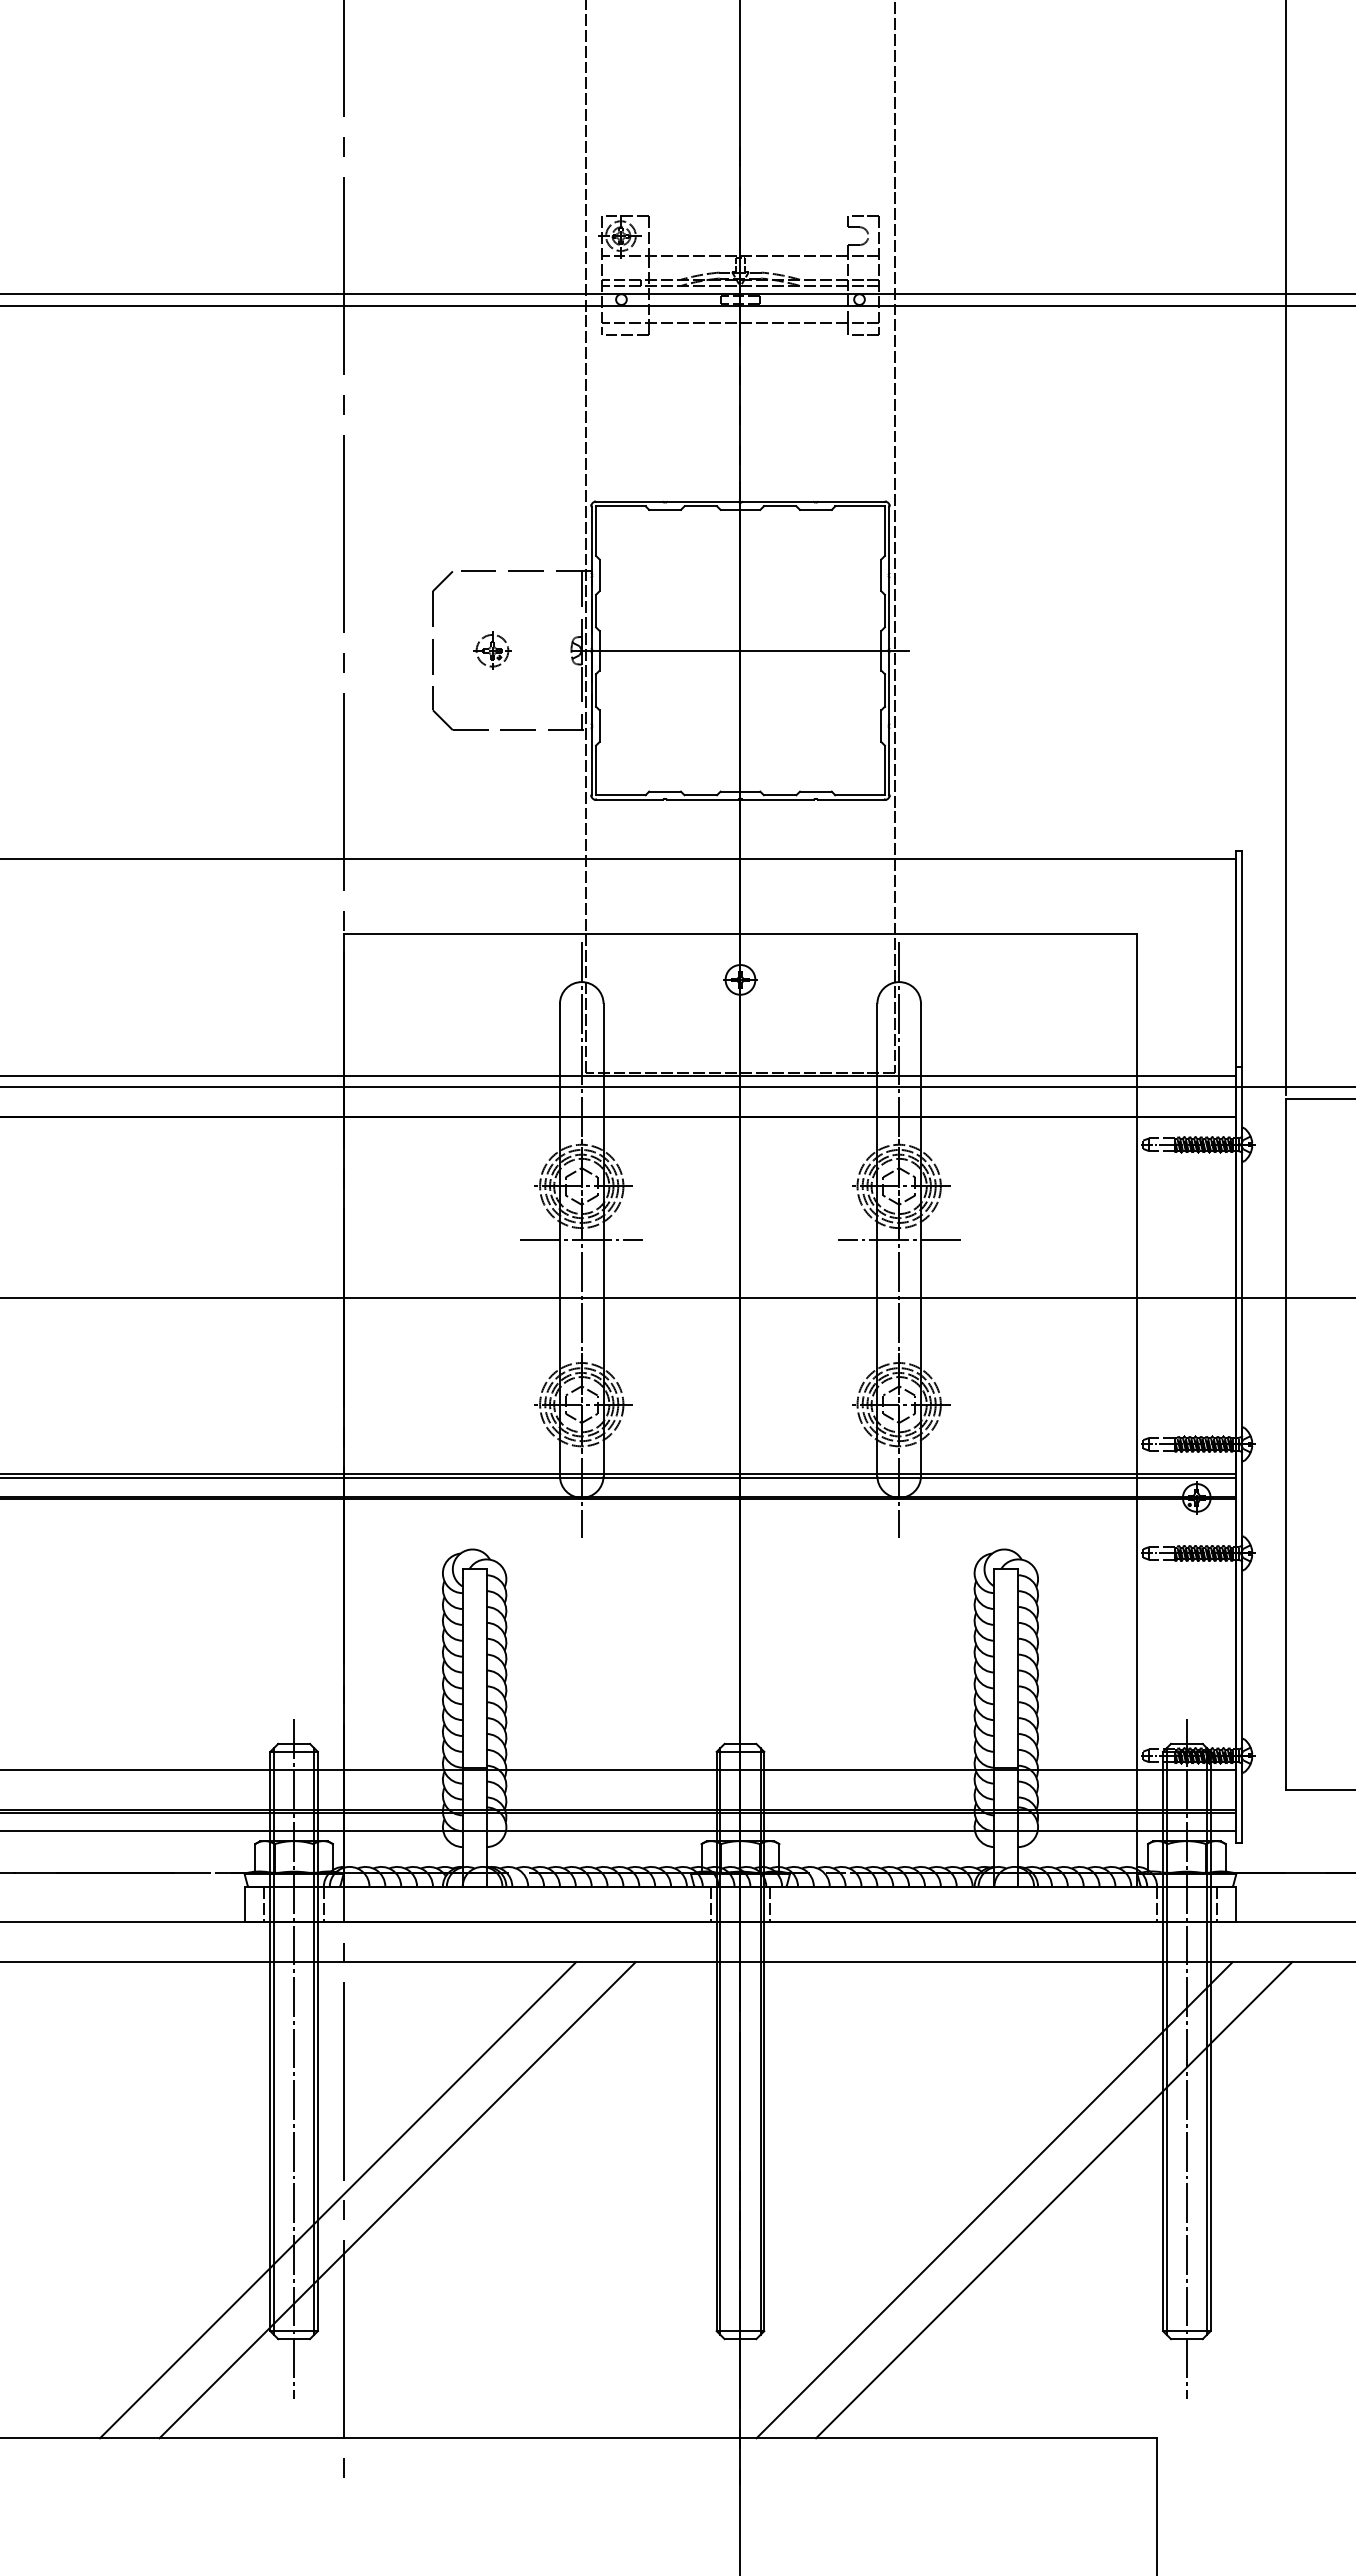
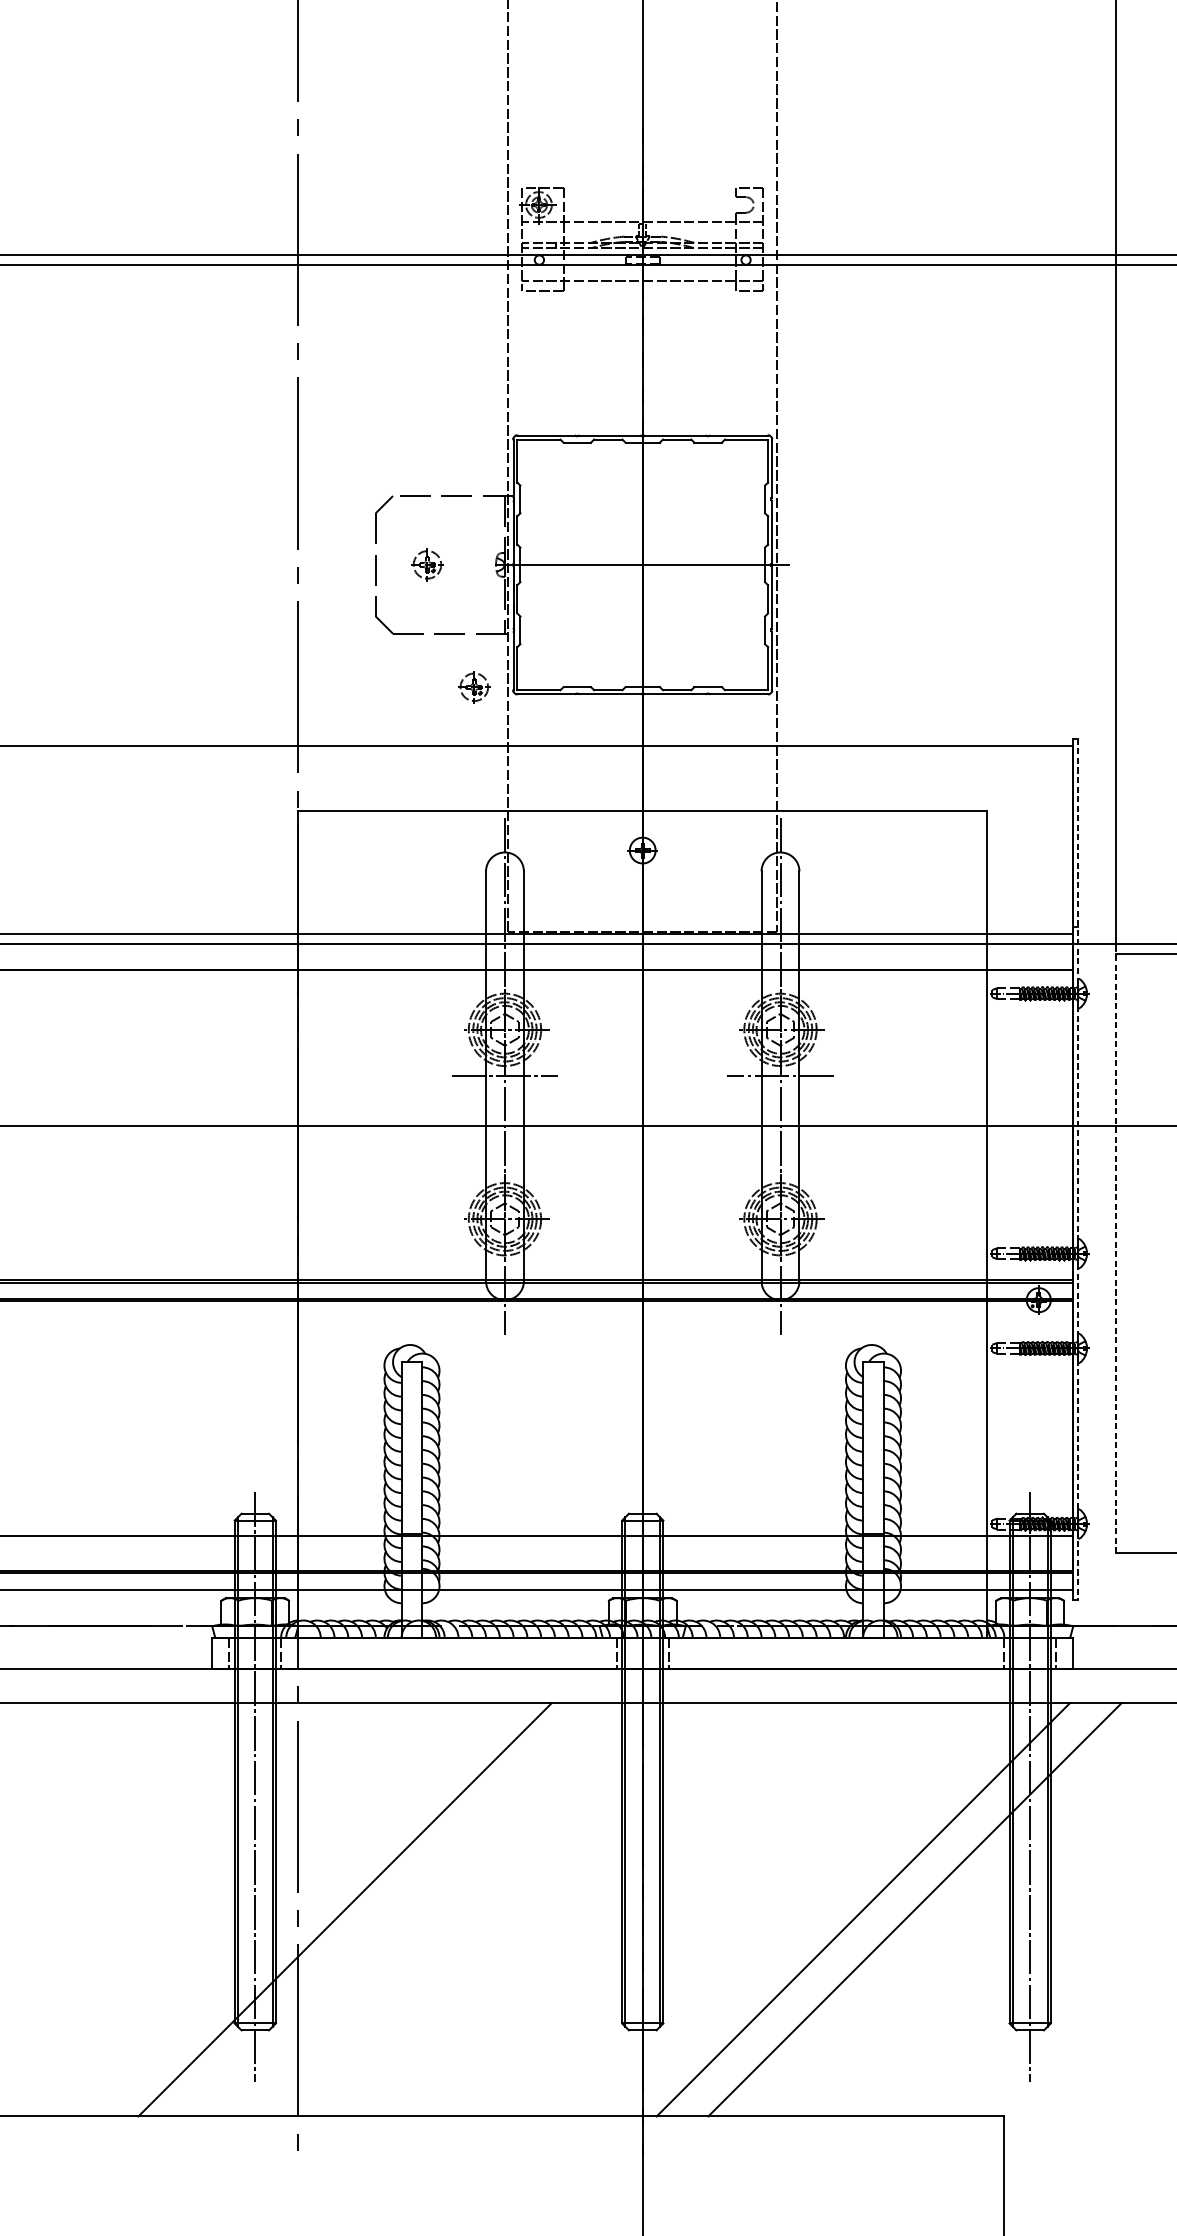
part: (546, 791) -> (474, 687), added
line: (1242, 1347) -> (1078, 1169), solid -> dashed
line: (1286, 1443) -> (1116, 1252), solid -> dashed
line: (338, 2200) -> (293, 1910), removed

